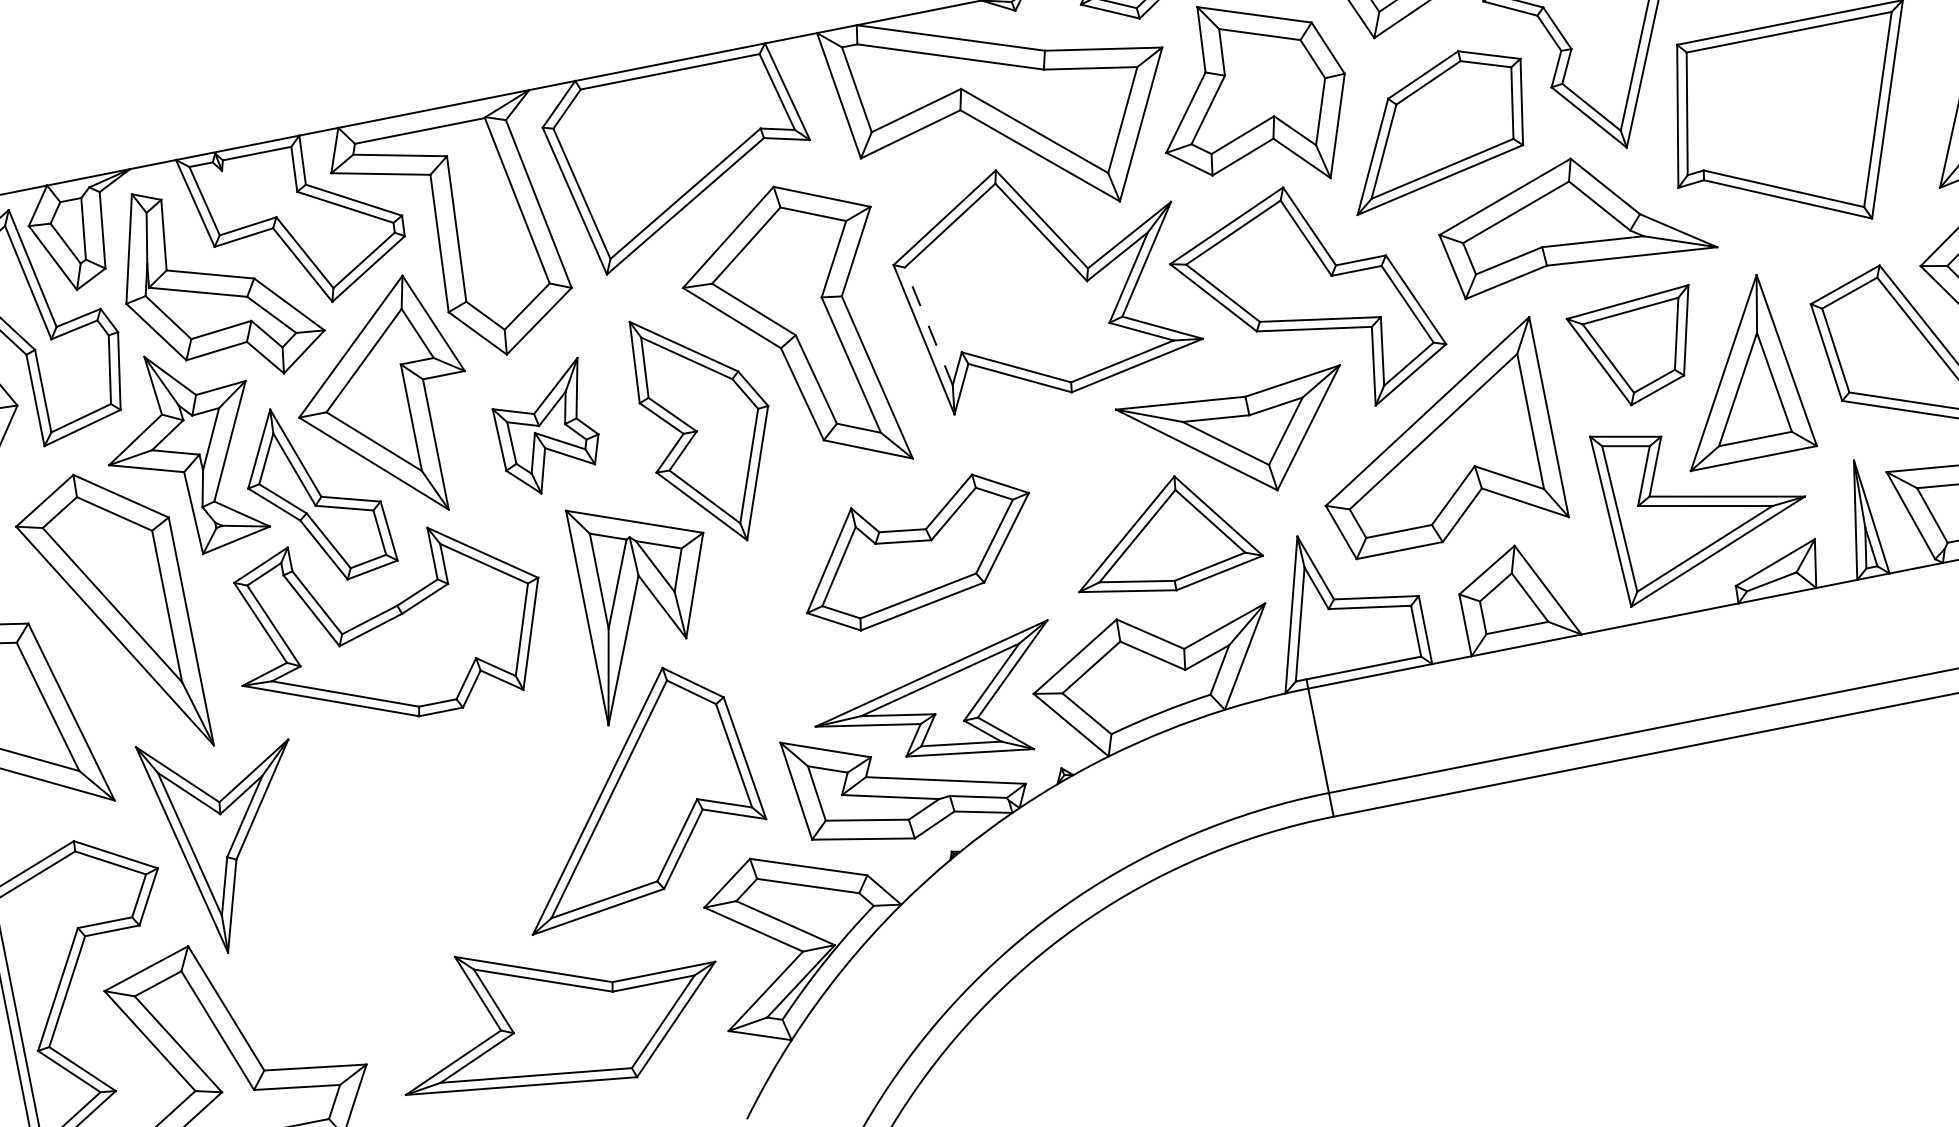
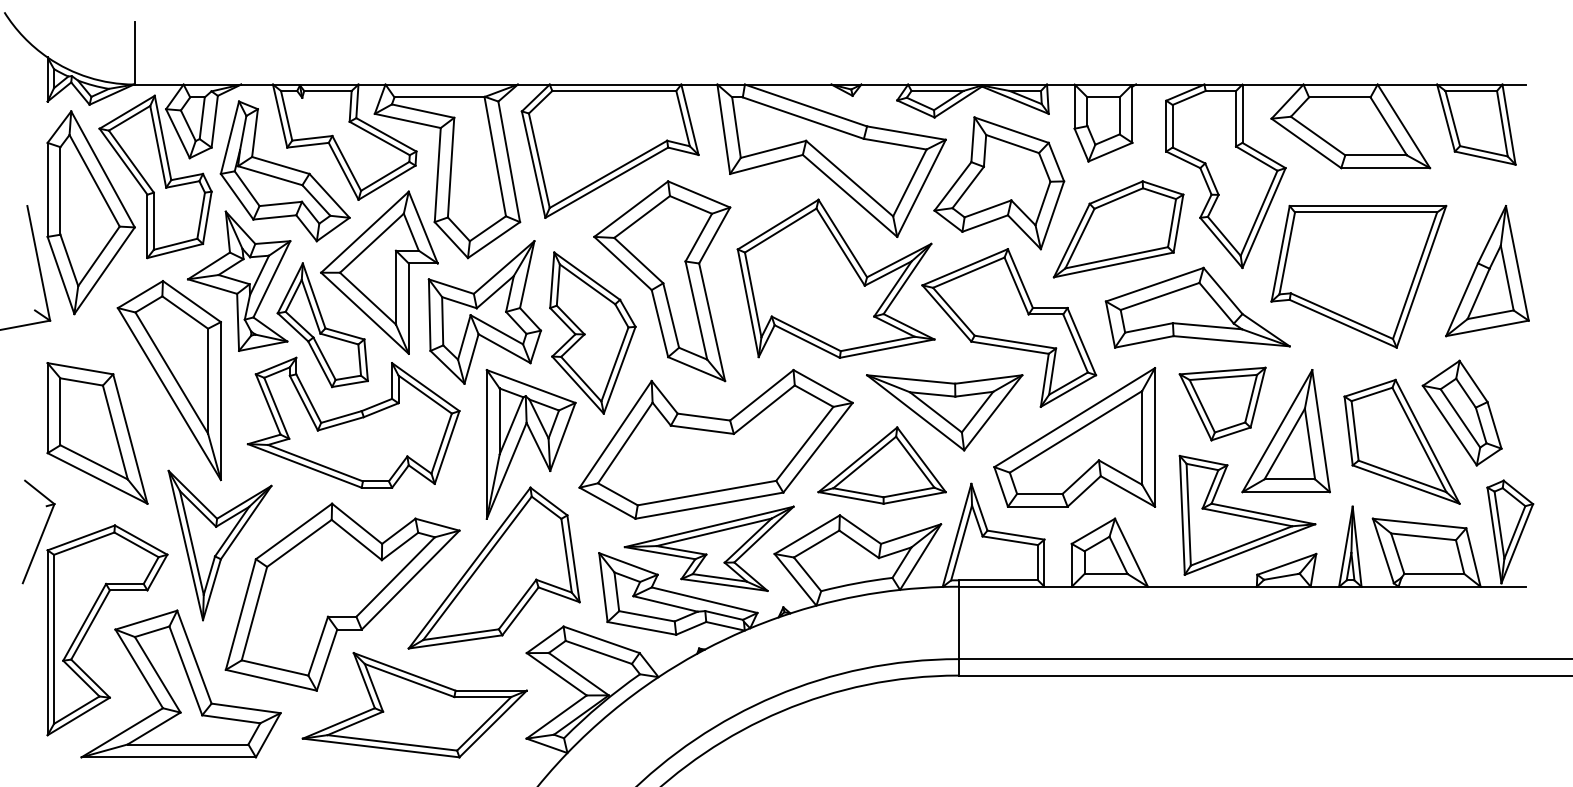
line: (929, 325) -> (753, 294), dashed -> solid
part: (546, 428) -> (484, 312), size x1.67
part: (916, 551) -> (715, 443), size x1.67
part: (422, 878) -> (342, 596), added

